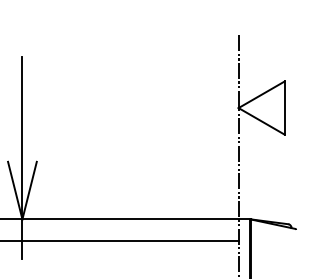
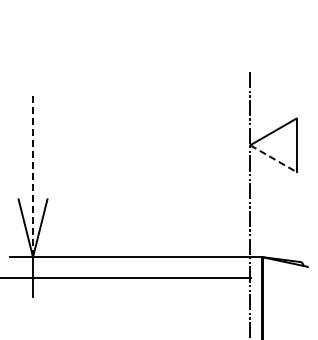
line: (261, 121) -> (273, 158), solid -> dashed
line: (22, 138) -> (33, 175), solid -> dashed

